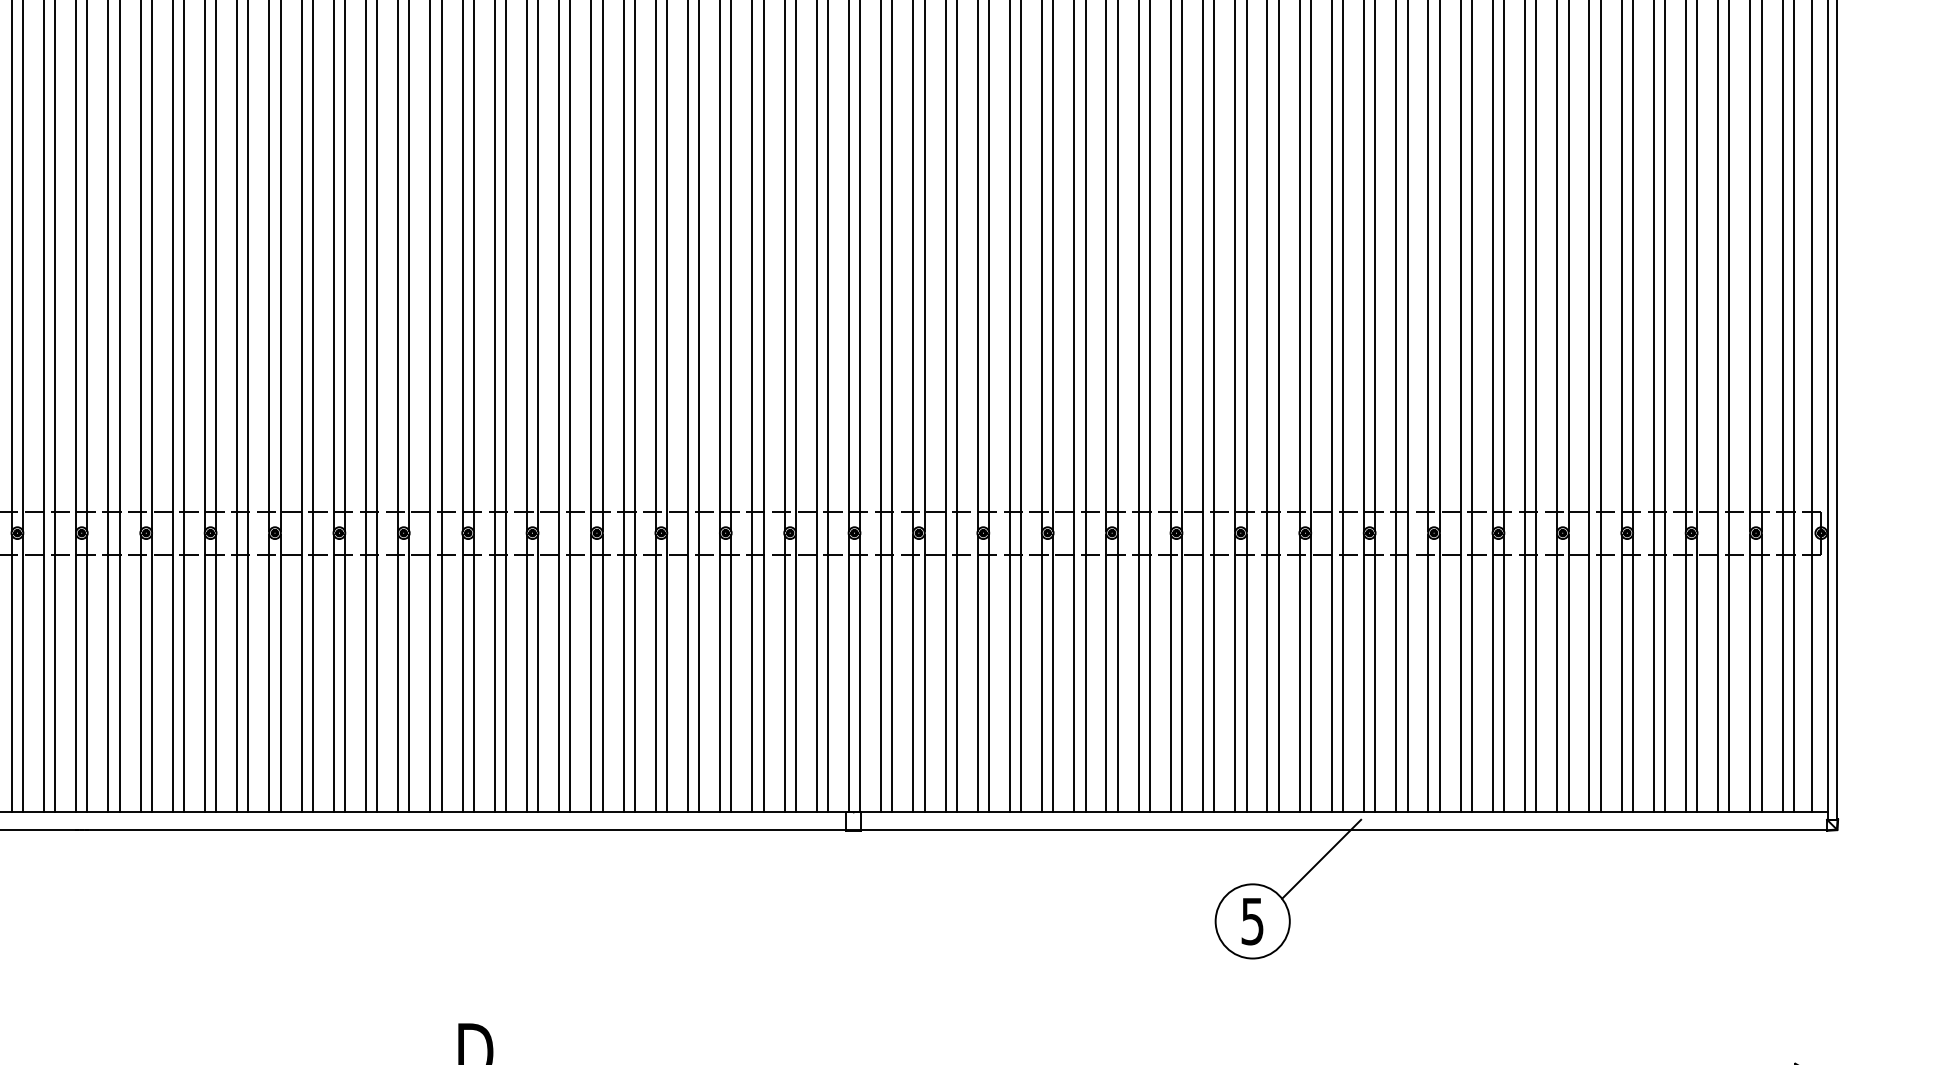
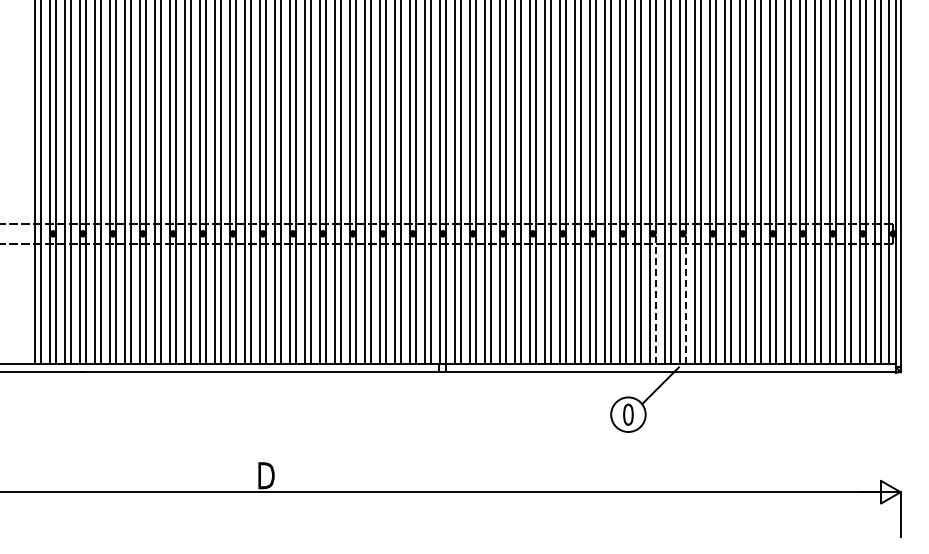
line: (1310, 674) -> (655, 299), solid -> dashed
line: (1375, 674) -> (685, 299), solid -> dashed
text: (1252, 920) -> (628, 414), 5 -> 0

